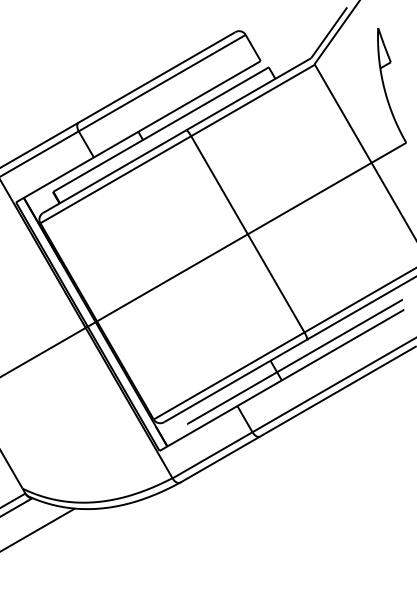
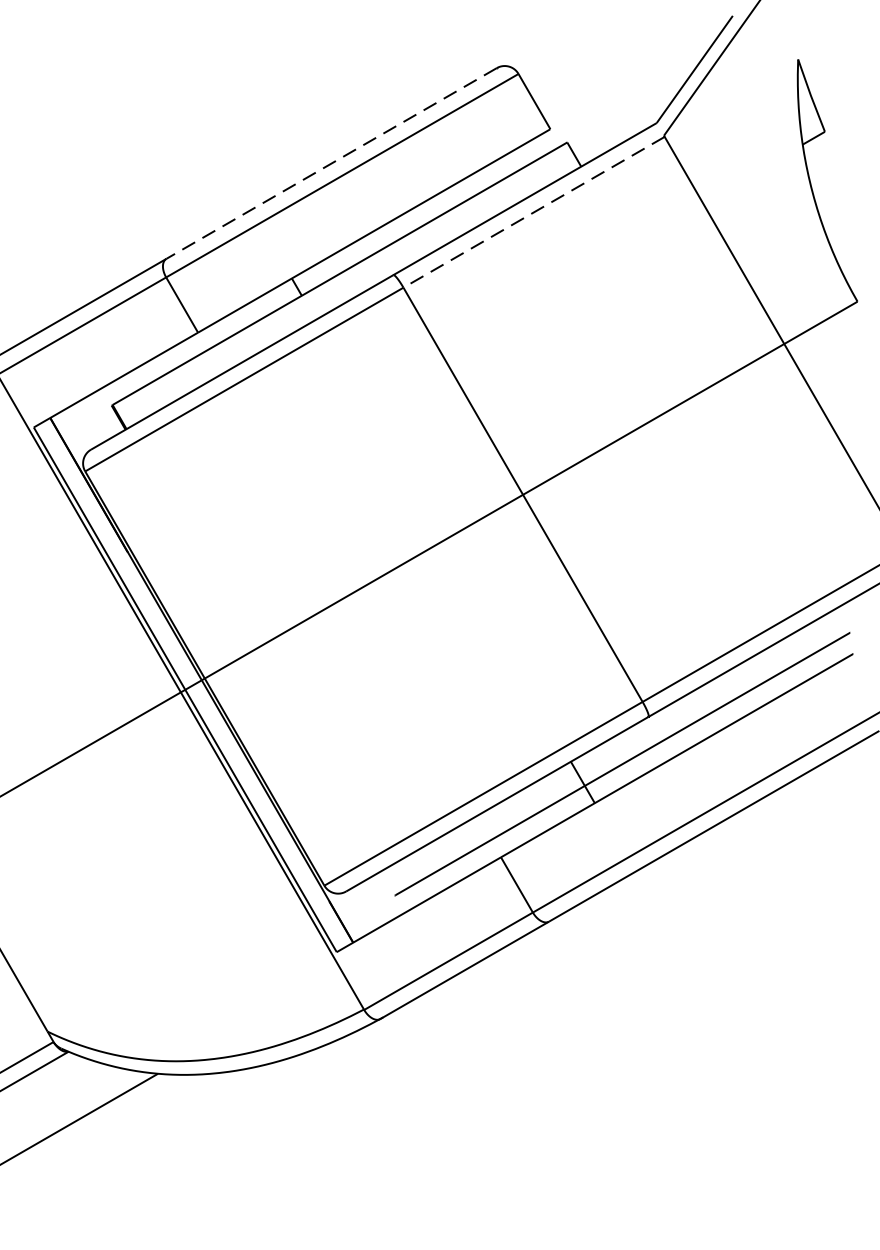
line: (157, 77) -> (332, 163), solid -> dashed
line: (252, 100) -> (532, 212), solid -> dashed

